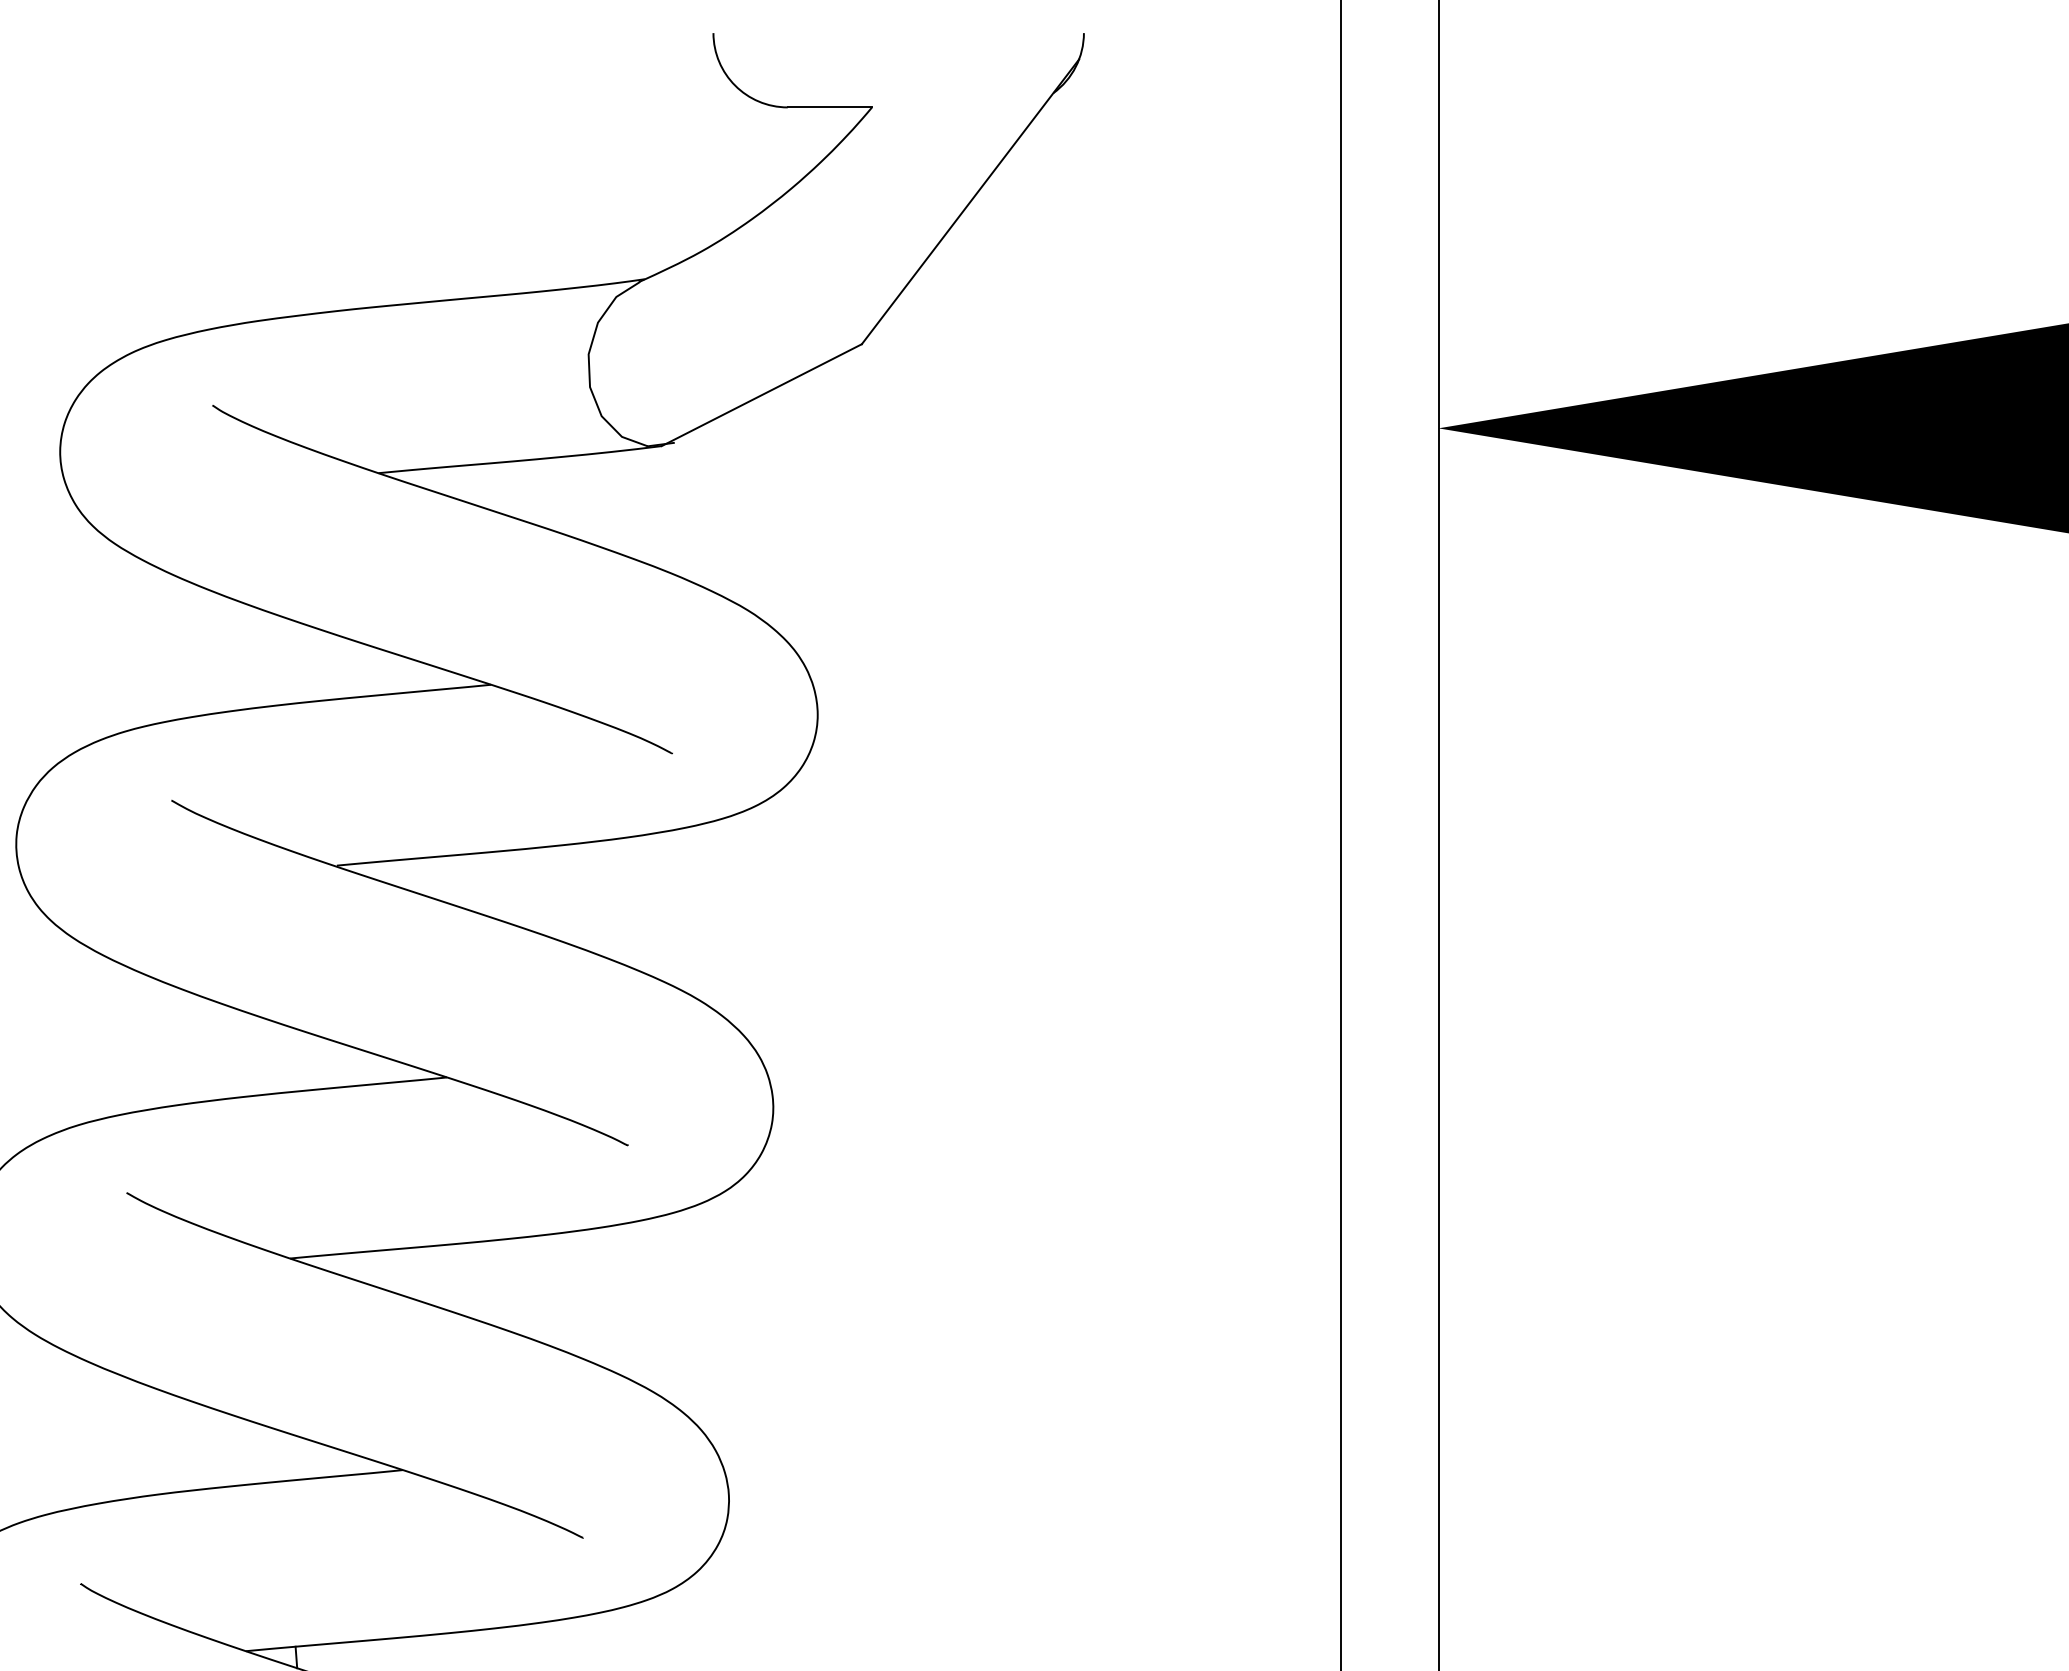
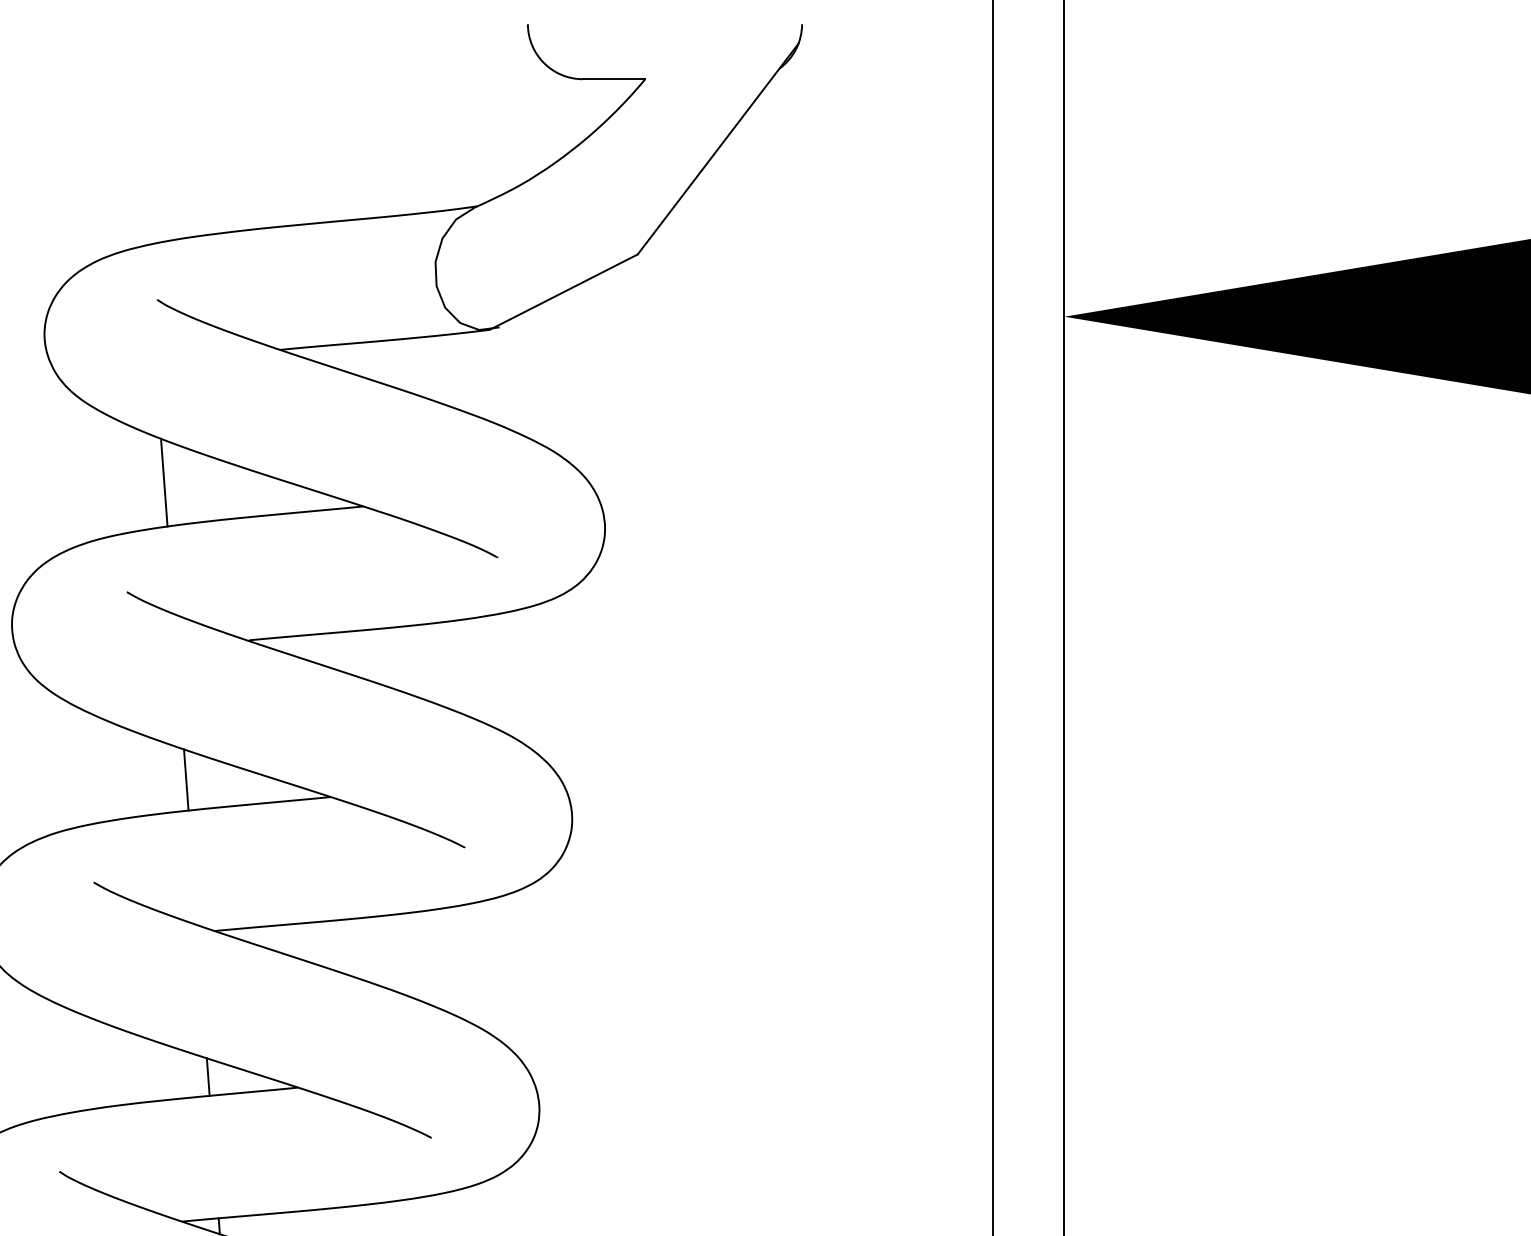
line: (221, 652) -> (163, 482), added
line: (251, 1054) -> (186, 780), added
line: (281, 1455) -> (208, 1076), added

